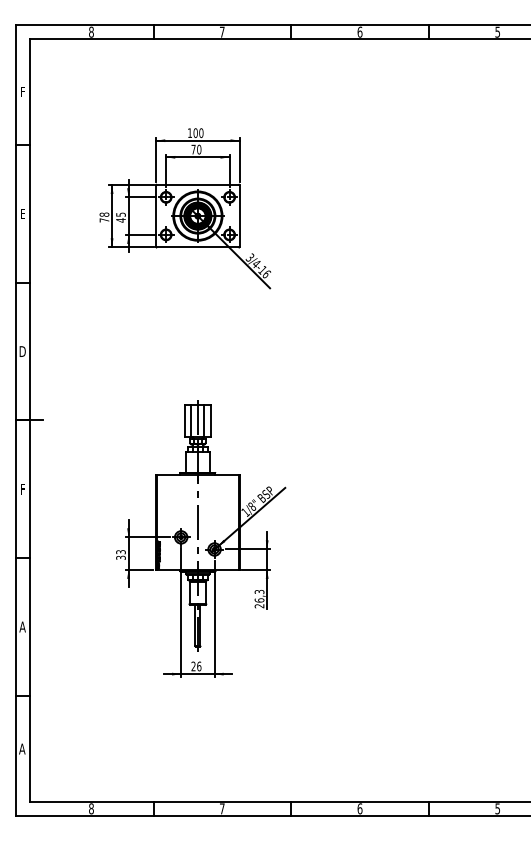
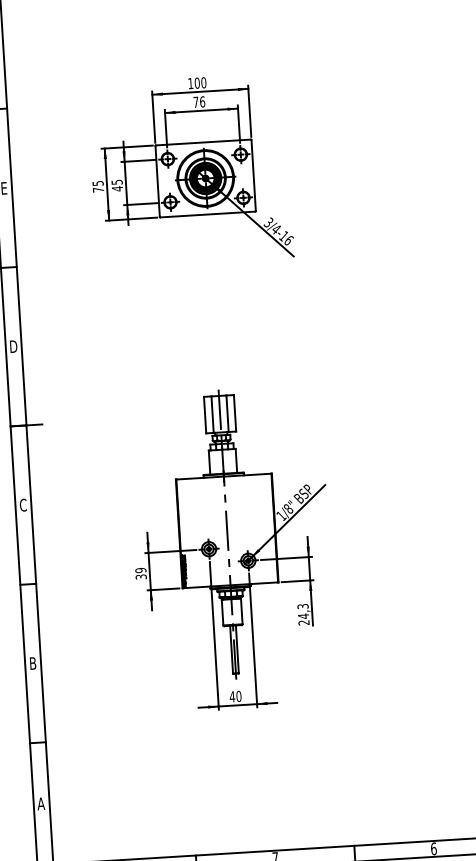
text: (199, 149) -> (202, 101), 70 -> 76
text: (104, 214) -> (98, 183), 78 -> 75
text: (22, 489) -> (23, 505), F -> C
text: (120, 552) -> (140, 570), 33 -> 39
text: (259, 600) -> (303, 616), 26,3 -> 24,3
text: (22, 626) -> (32, 662), A -> B
text: (196, 666) -> (235, 696), 26 -> 40

